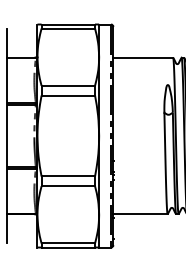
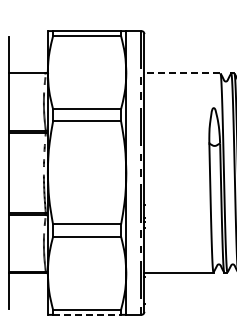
line: (142, 57) -> (181, 73), solid -> dashed
line: (68, 247) -> (87, 314), solid -> dashed

